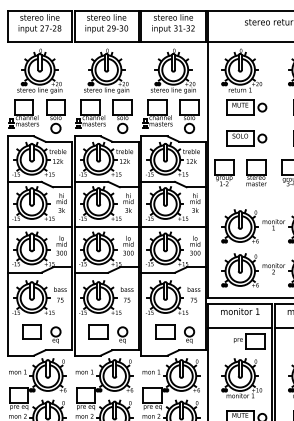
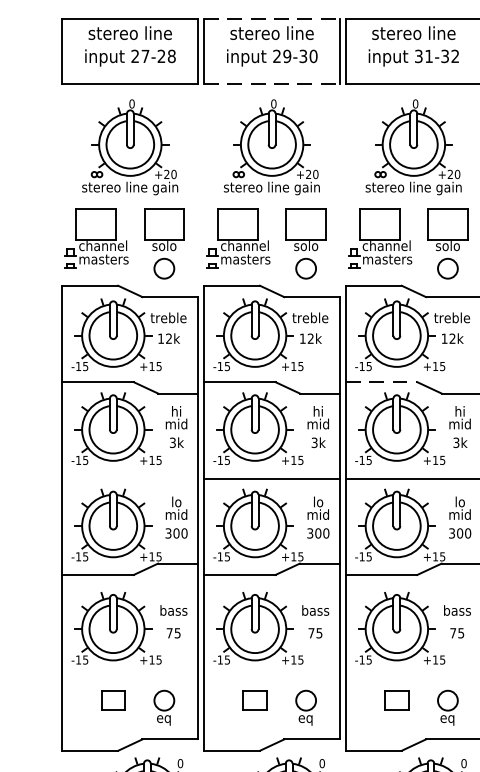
line: (107, 10) -> (273, 18), solid -> dashed
line: (107, 41) -> (273, 84), solid -> dashed
line: (158, 181) -> (382, 381), solid -> dashed
line: (39, 227) -> (129, 478), removed
part: (31, 331) -> (112, 699), size x0.6
part: (98, 331) -> (254, 699), size x0.6
part: (165, 331) -> (396, 699), size x0.6

